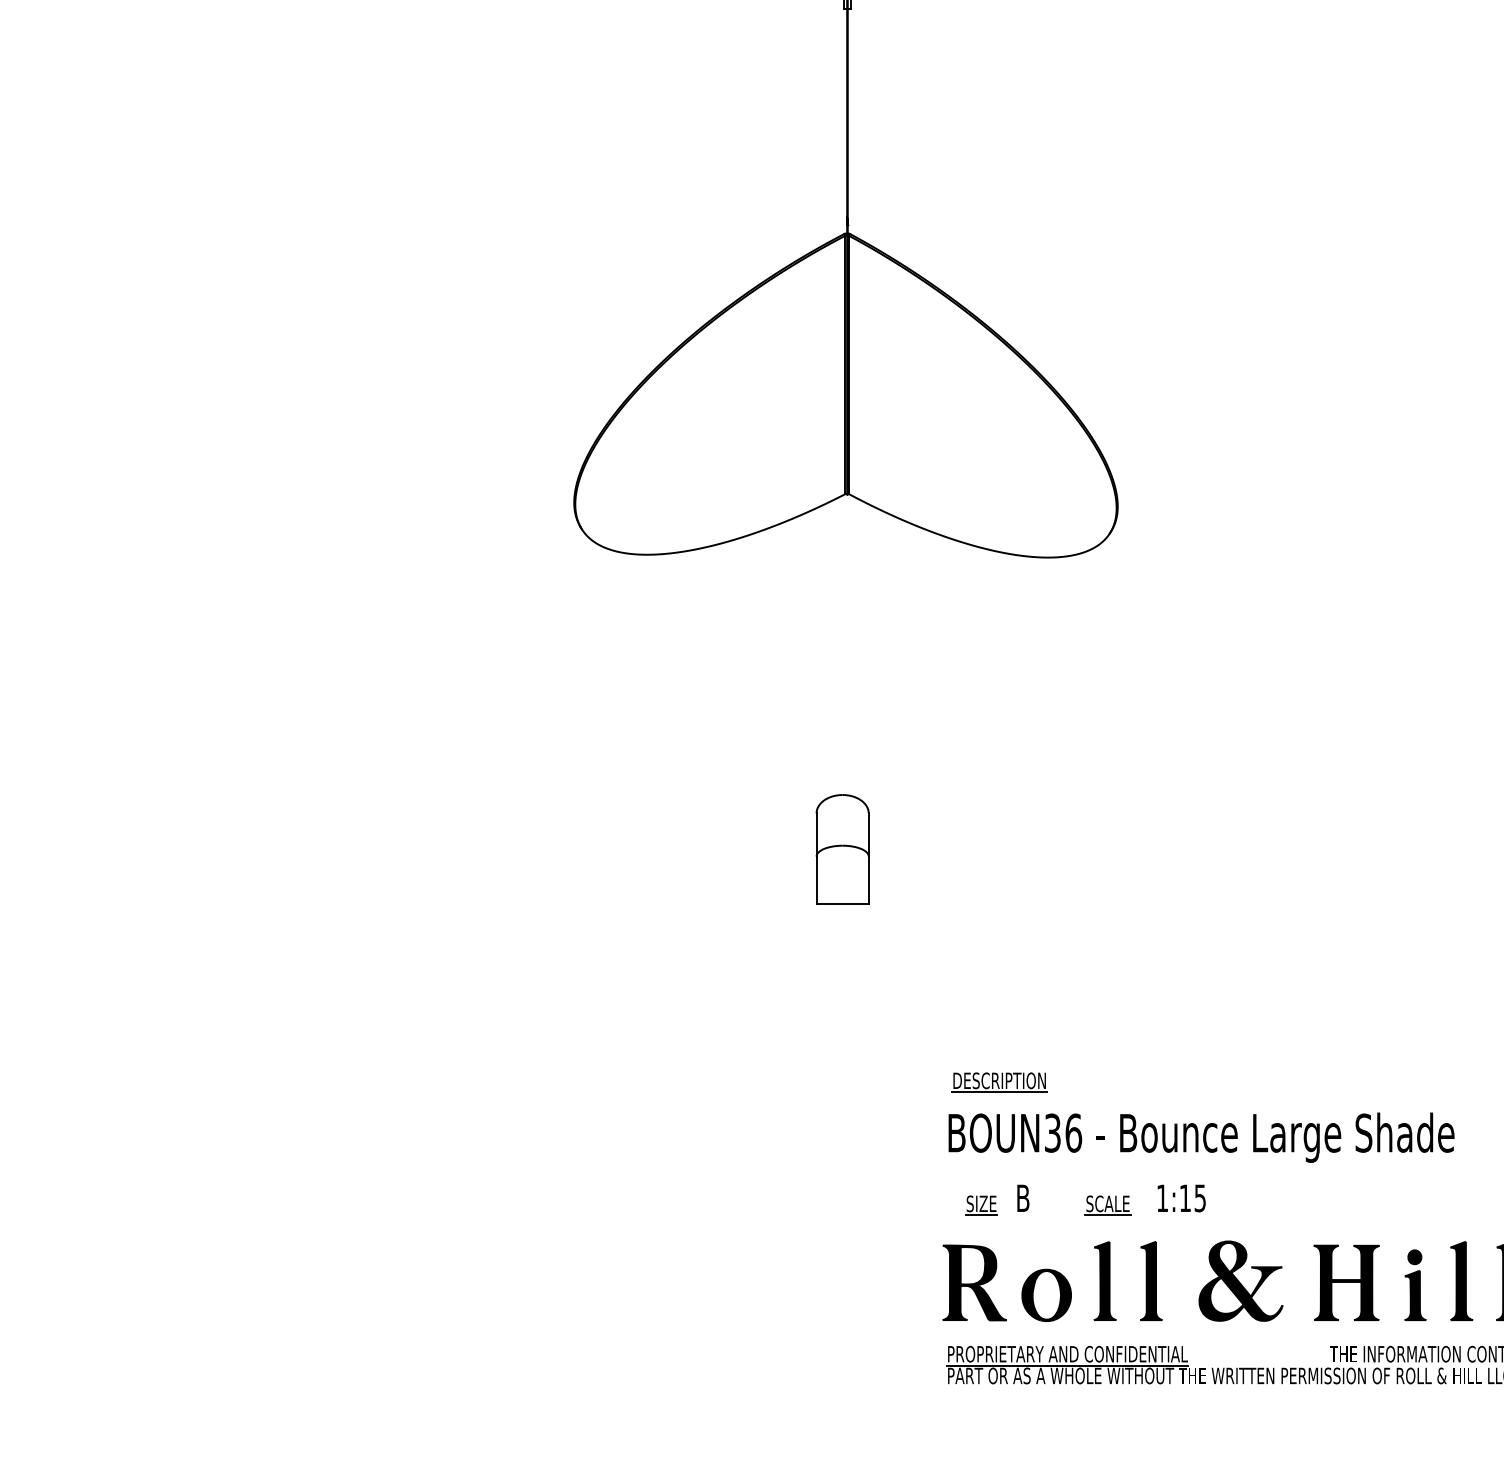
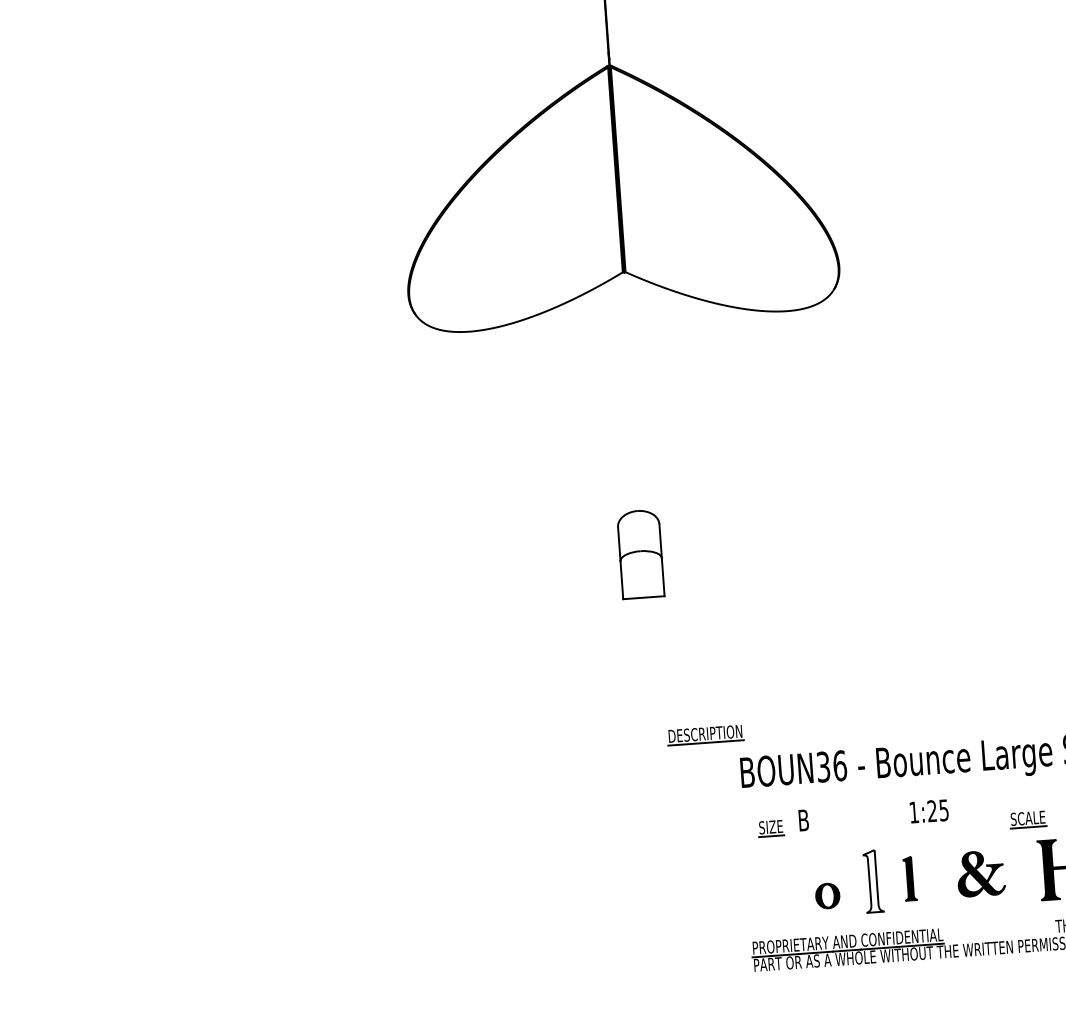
part: (999, 1082) -> (705, 735), moved
text: (1184, 1197) -> (931, 810), 1:15 -> 1:25
part: (1107, 1205) -> (1027, 819), moved
fill: (1104, 1280) -> (872, 880), removed
part: (1151, 1280) -> (910, 878), size x0.7
part: (1240, 1280) -> (980, 873), size x0.7
part: (974, 1282) -> (769, 889), removed
part: (1046, 1295) -> (827, 896), size x0.6

